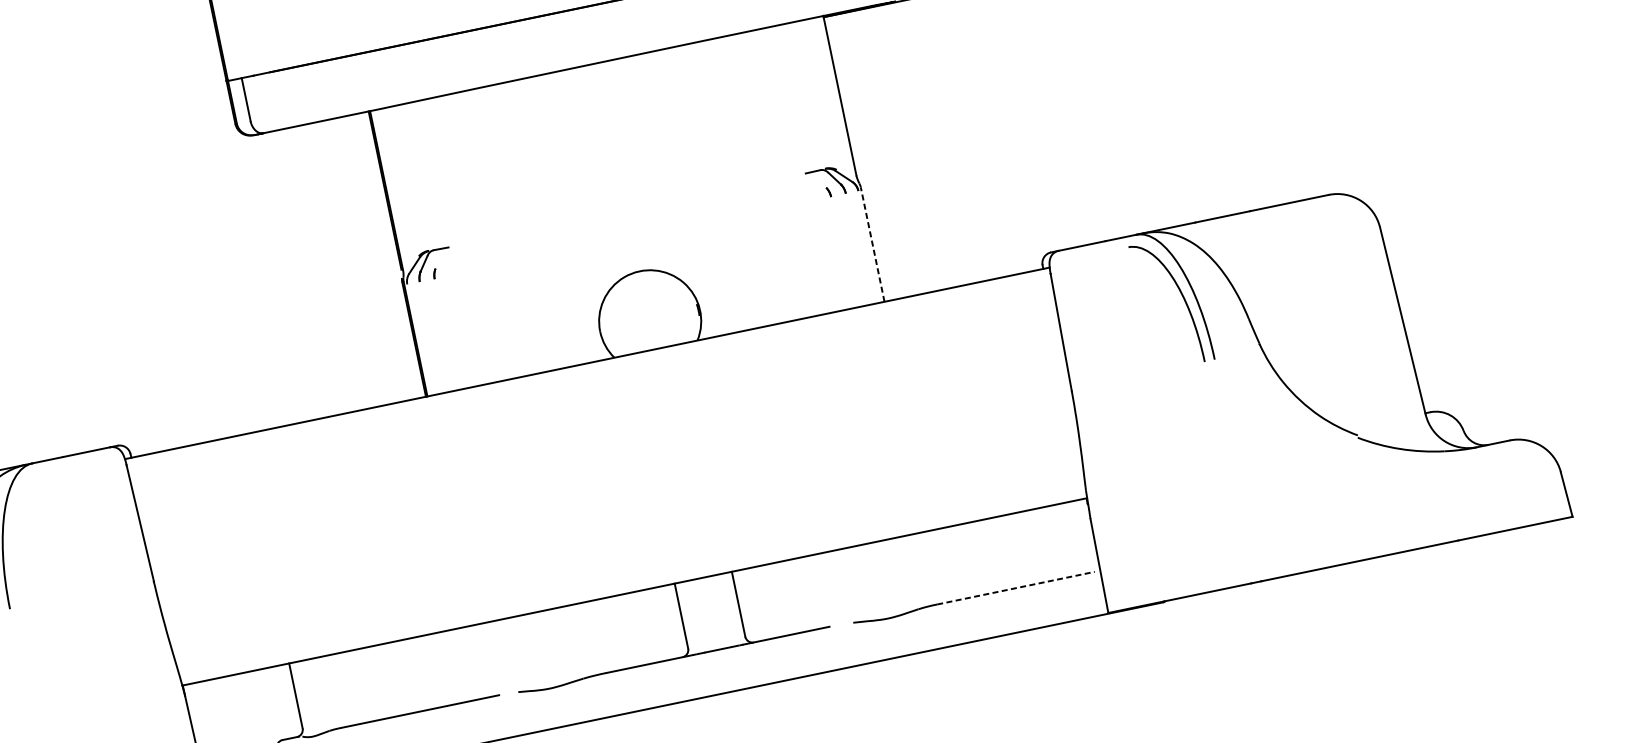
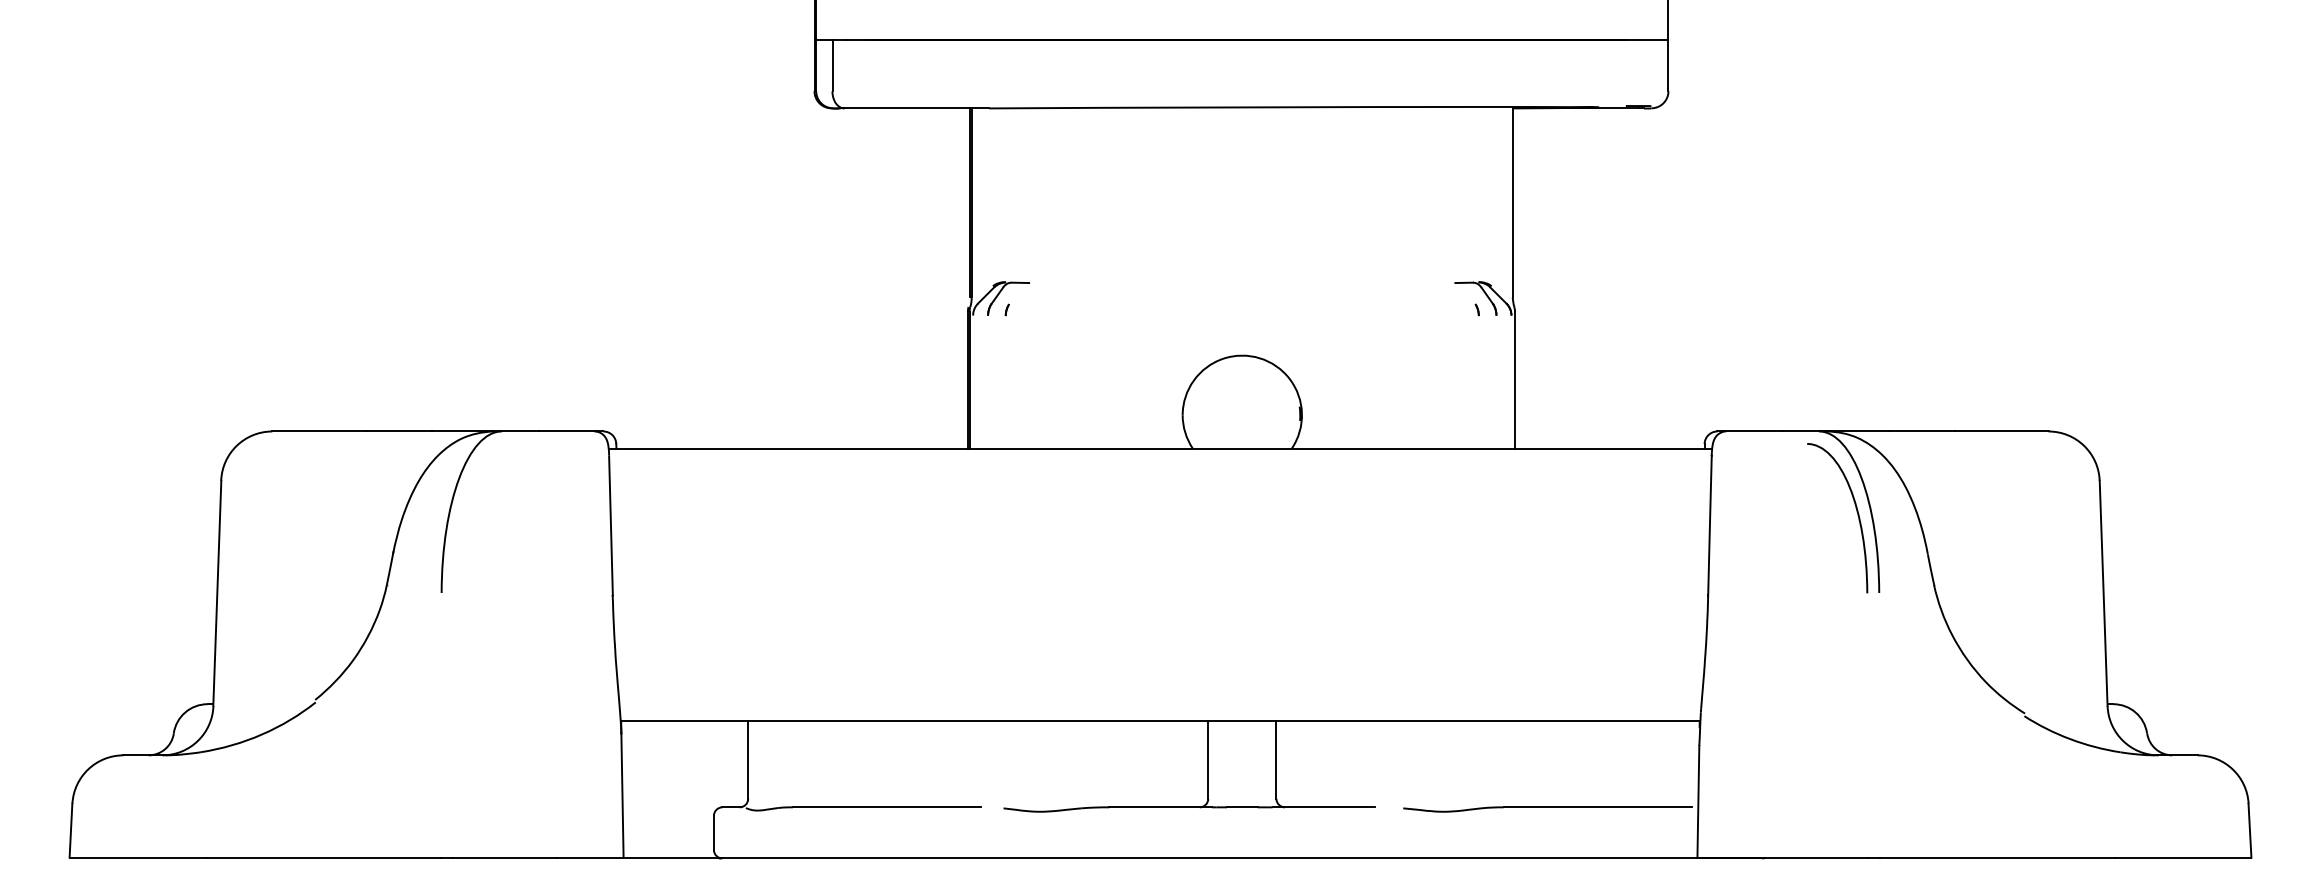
line: (872, 243) -> (1515, 379), dashed -> solid
line: (1016, 588) -> (1598, 807), dashed -> solid

